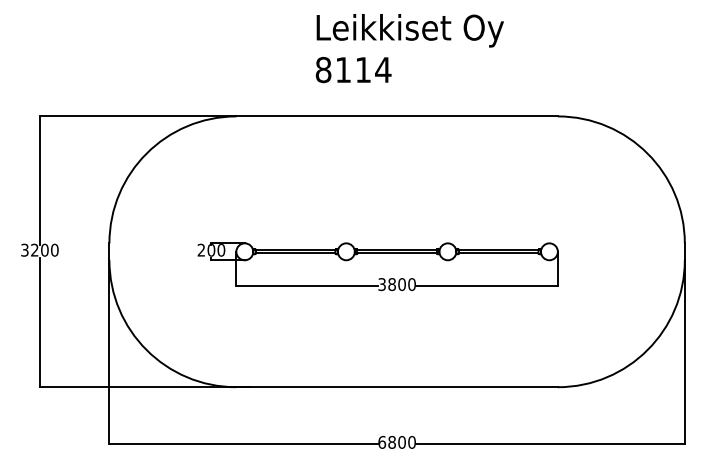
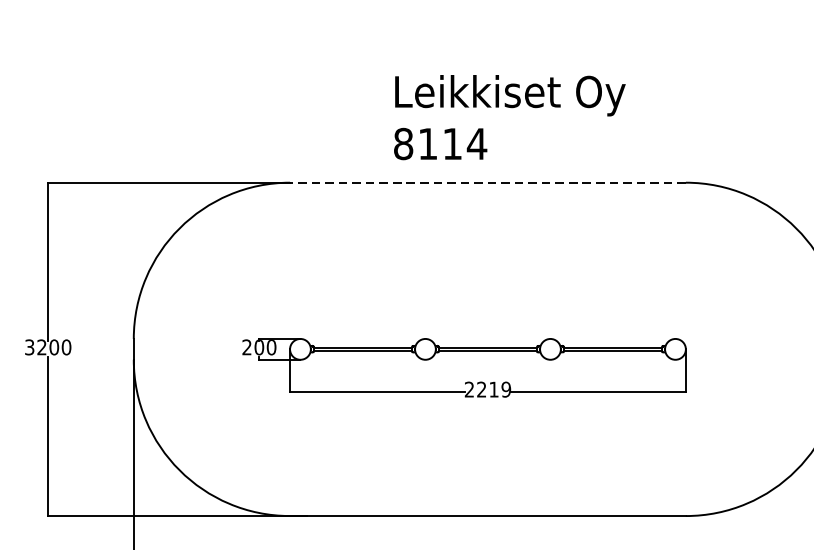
text: (409, 48) -> (509, 117), moved
line: (397, 116) -> (488, 182), solid -> dashed
text: (396, 284) -> (487, 389), 3800 -> 2219

